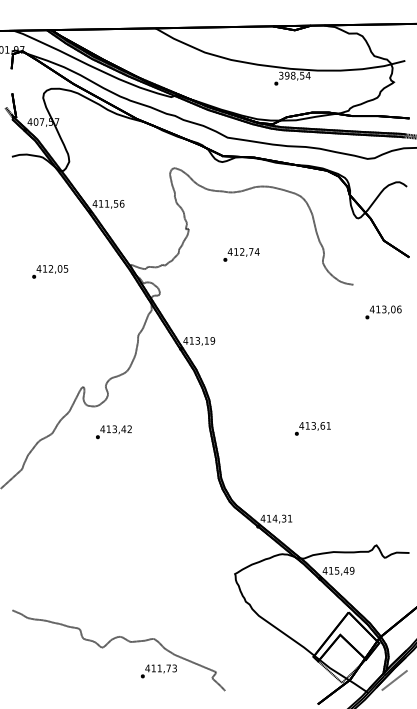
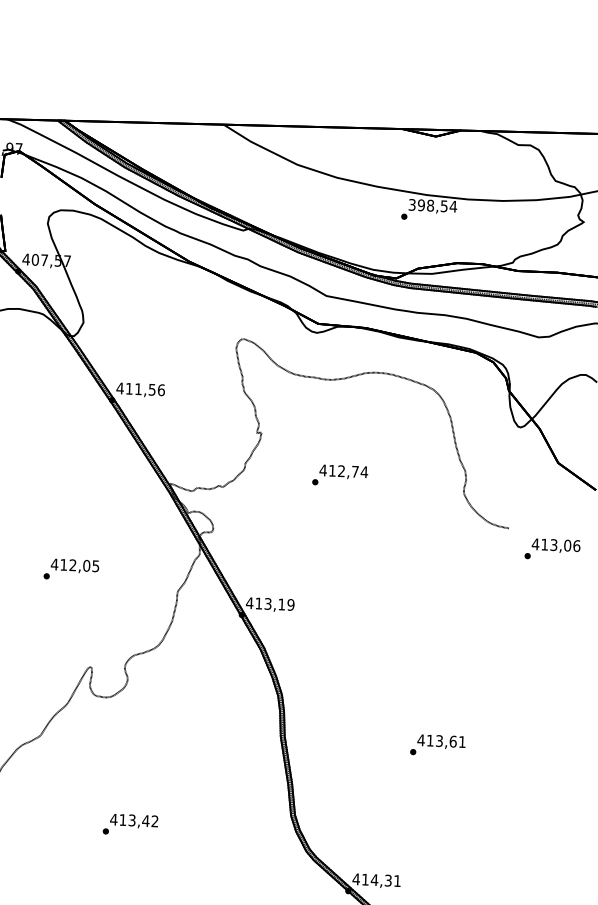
text: (50, 271) -> (71, 569), moved
text: (383, 312) -> (552, 549), moved
text: (113, 432) -> (129, 825), moved

